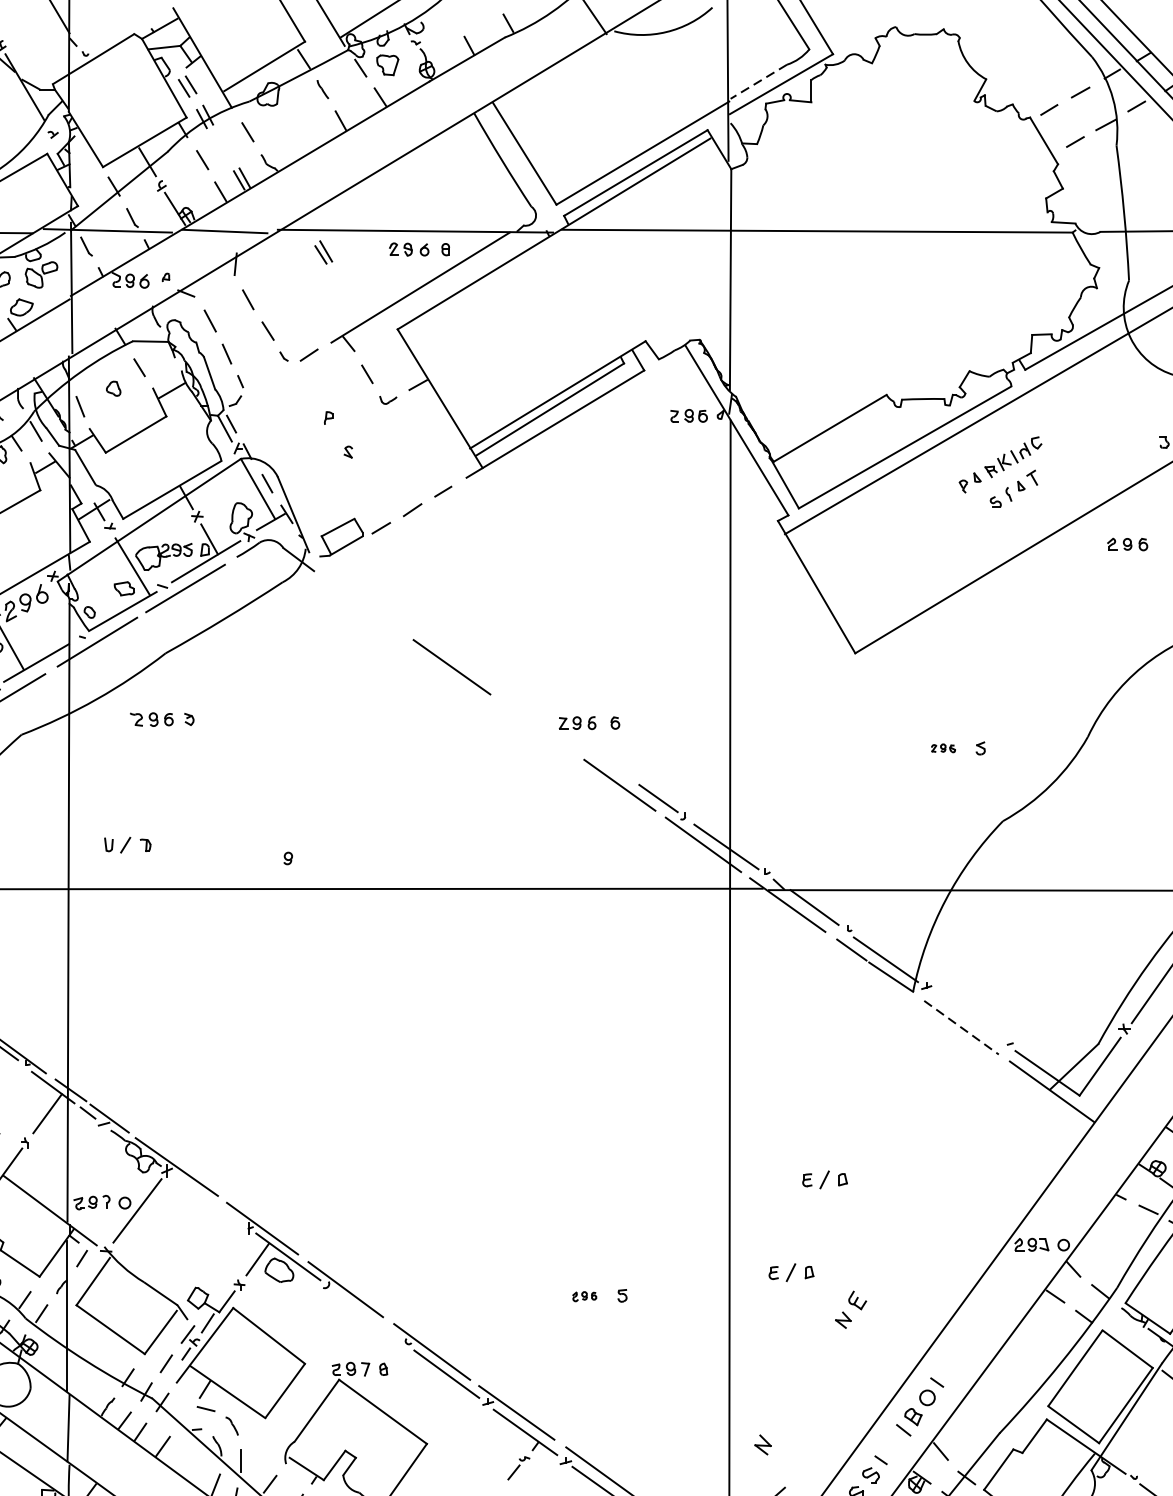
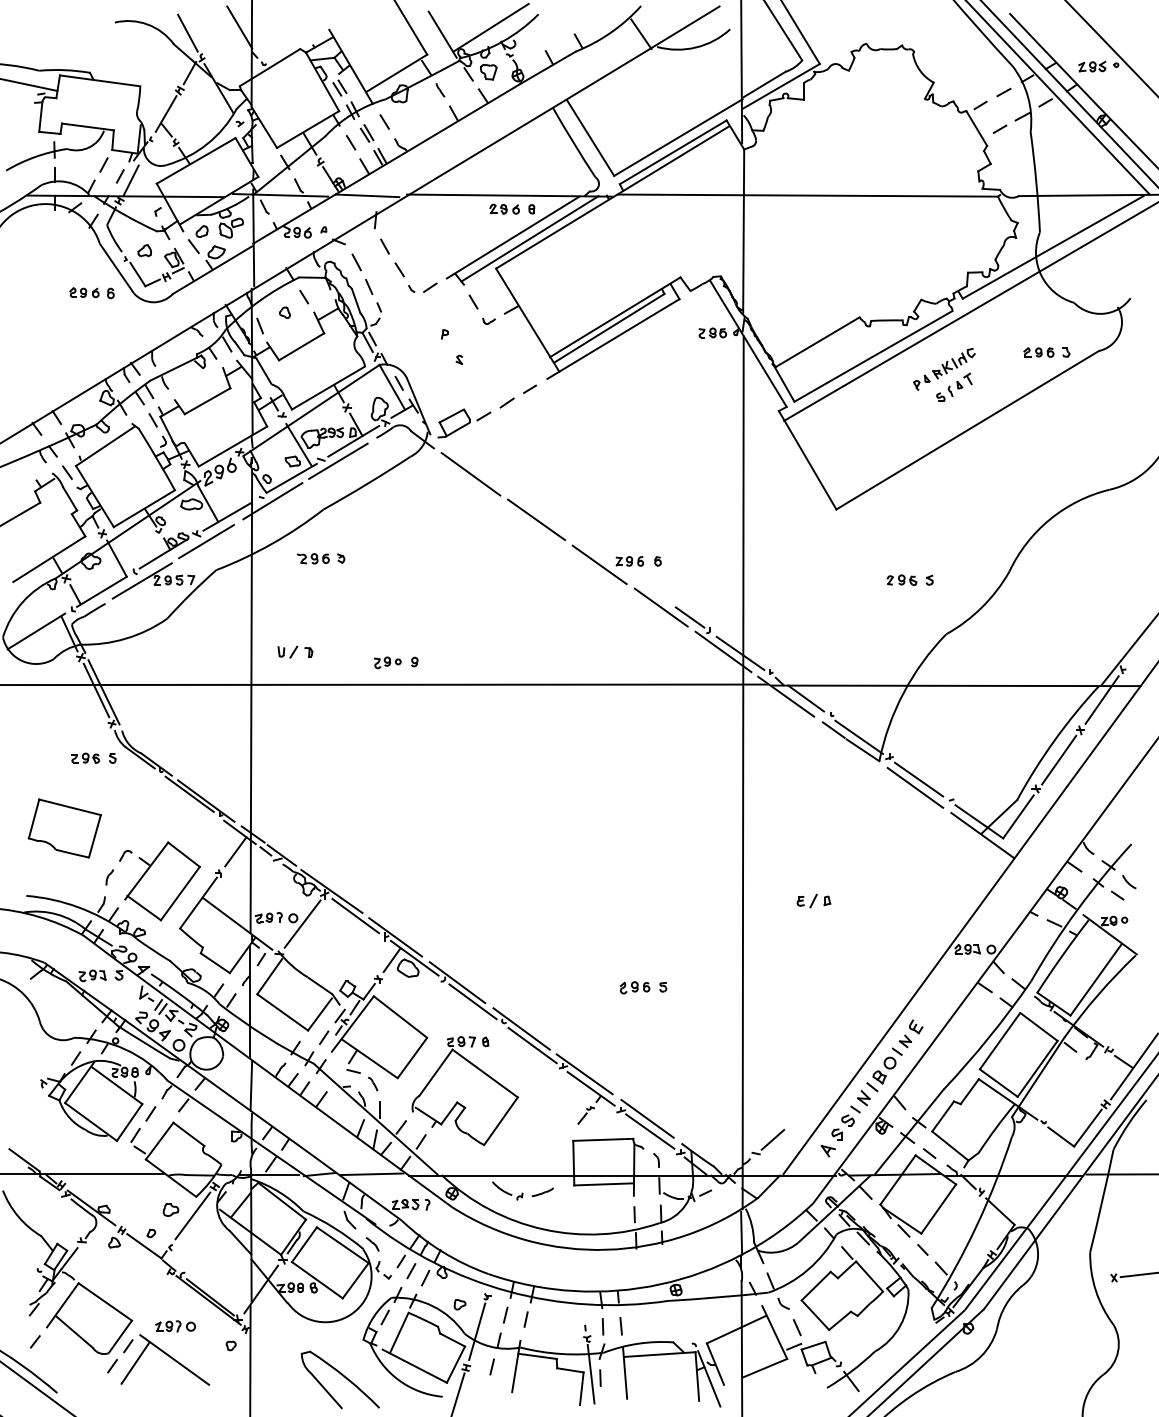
line: (758, 81) -> (764, 84), dashed -> solid
part: (322, 252) -> (366, 133), moved
line: (442, 288) -> (529, 238), added
part: (1127, 544) -> (1038, 352), moved
line: (363, 606) -> (470, 474), added
line: (536, 727) -> (599, 564), added
part: (942, 747) -> (901, 579), size x1.67
part: (251, 859) -> (387, 662), added
line: (965, 1016) -> (918, 779), added
line: (961, 1028) -> (915, 788), dashed -> solid
line: (208, 1199) -> (355, 915), added
part: (790, 1271) -> (788, 969), removed
part: (585, 1296) -> (635, 987), size x1.67
part: (851, 1309) -> (911, 1033), moved
line: (365, 1314) -> (472, 1001), added
part: (762, 1445) -> (863, 1098), moved

